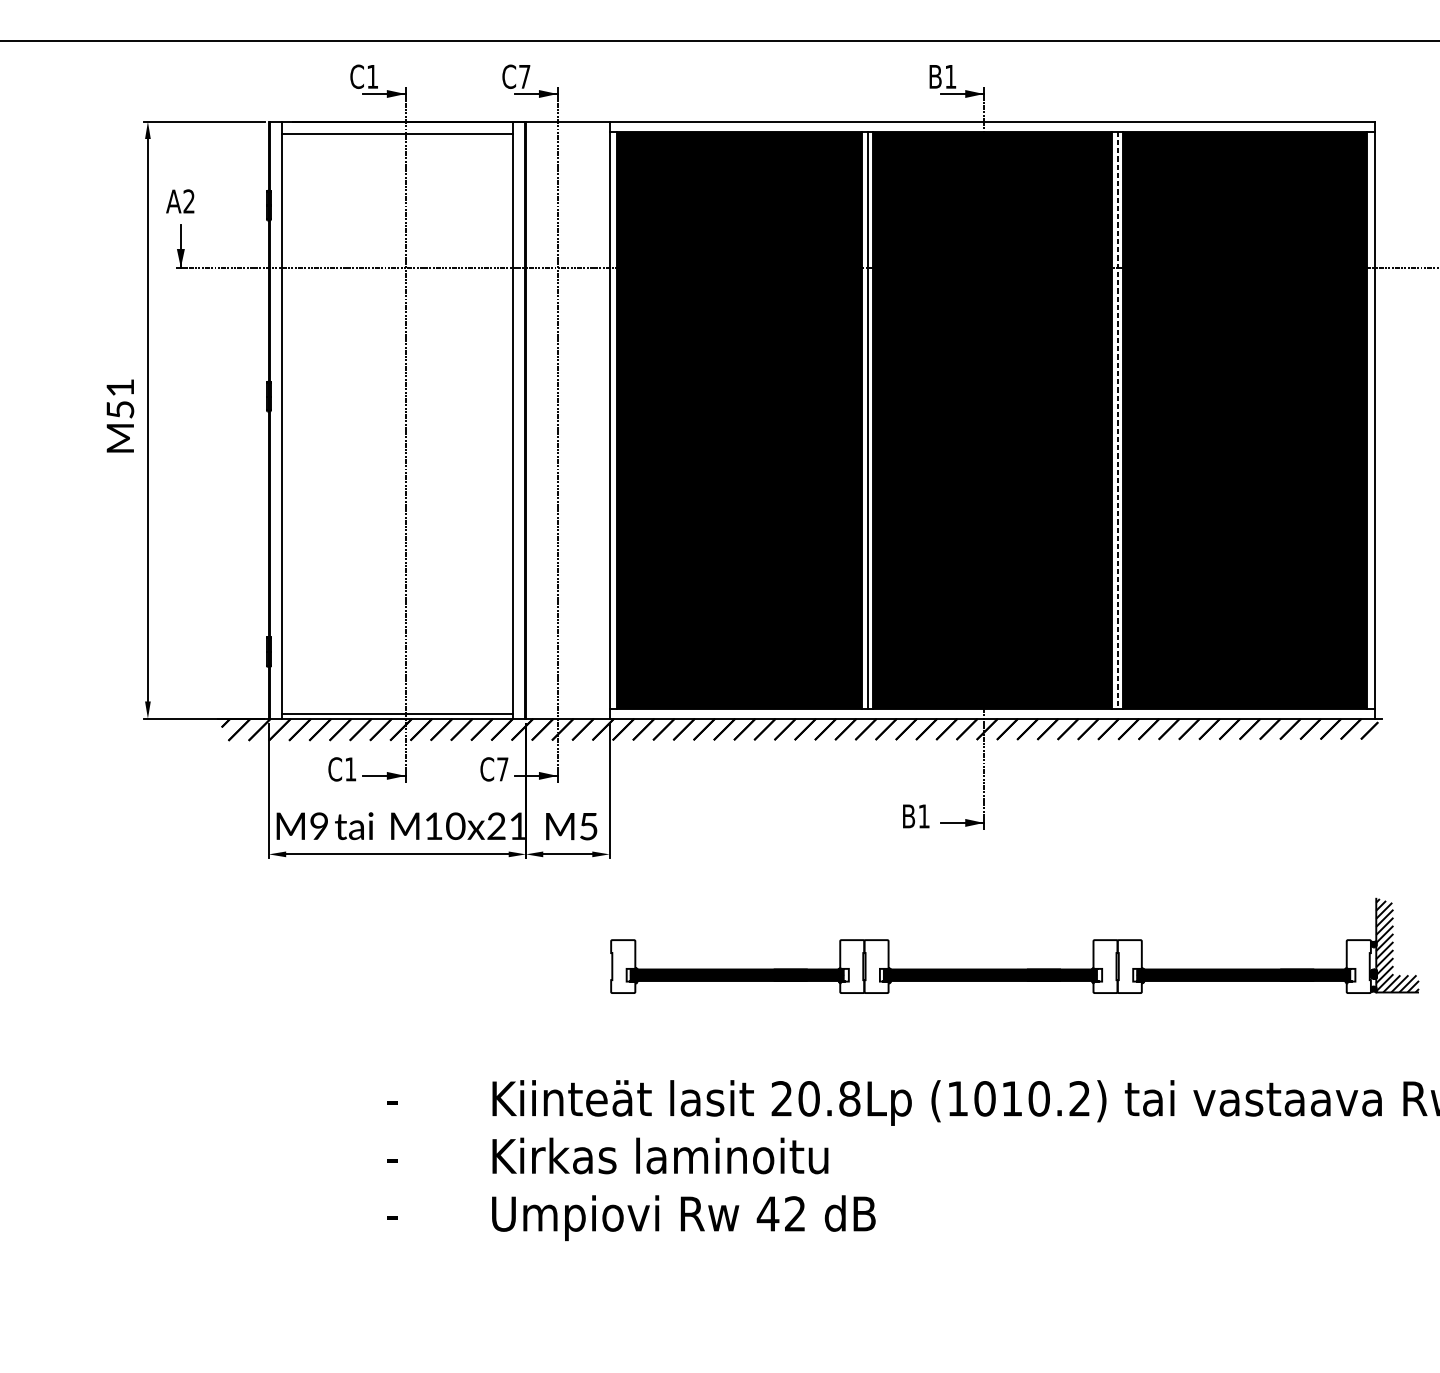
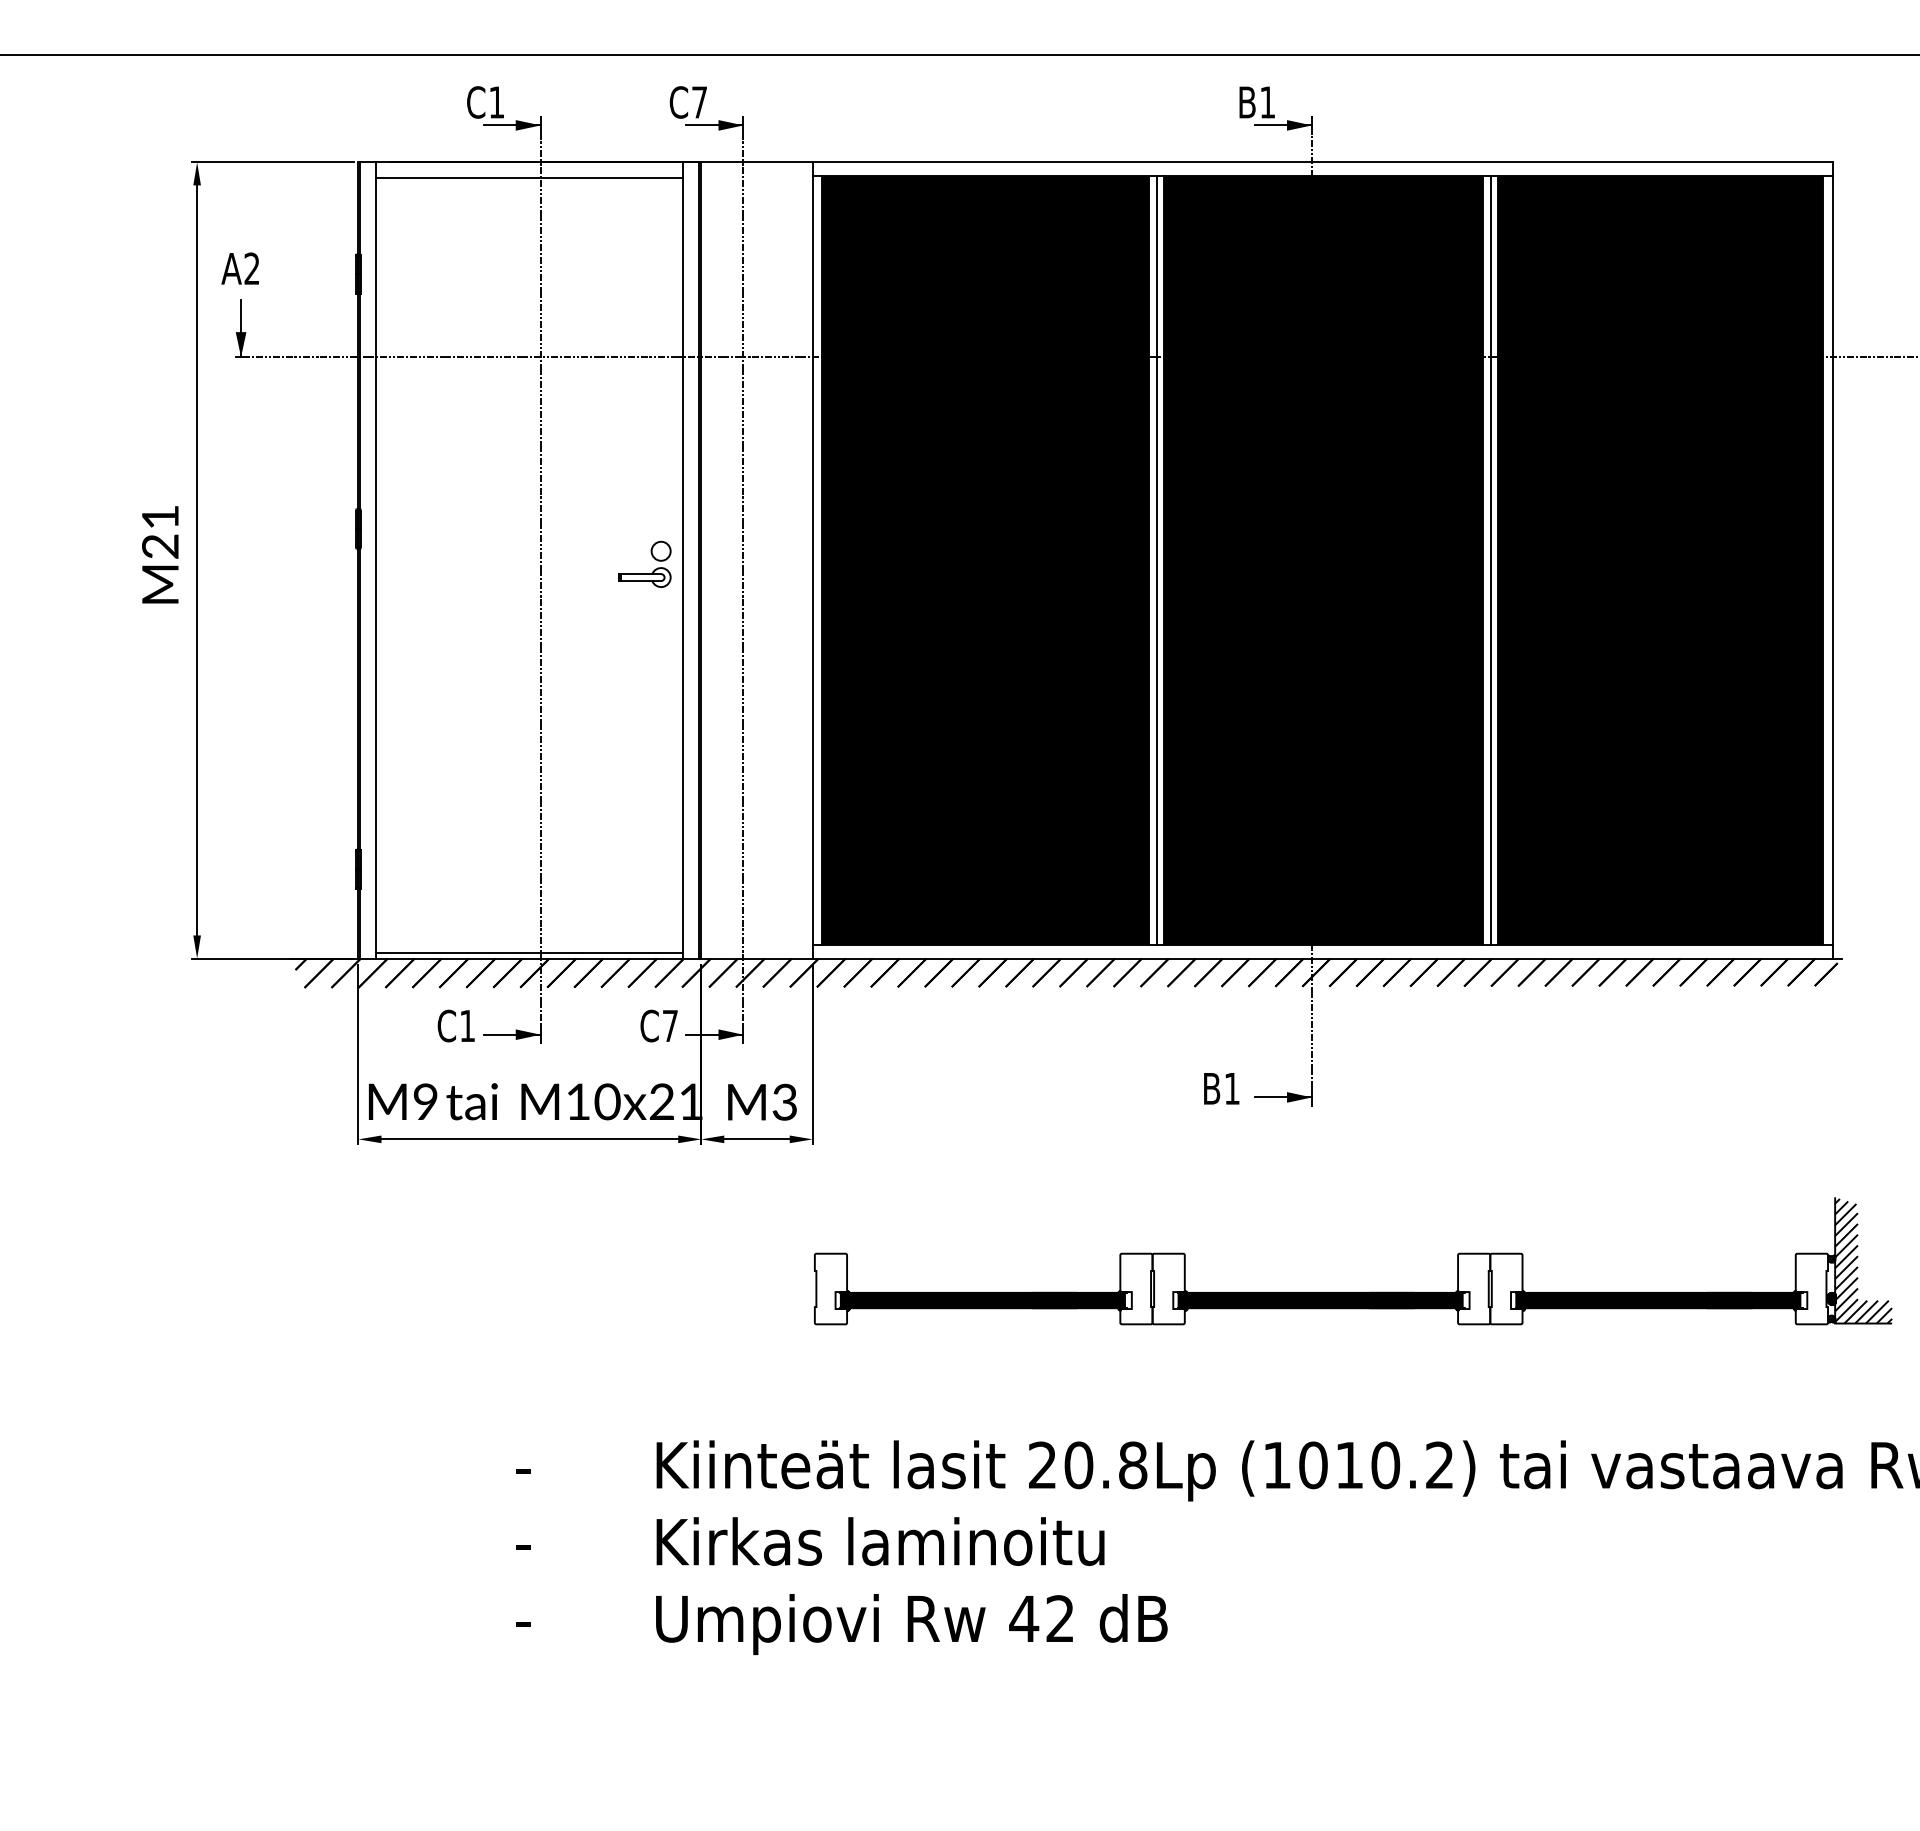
text: (120, 409) -> (160, 546), M51 -> M21
part: (489, 418) -> (652, 557), added
line: (1118, 420) -> (1491, 560), dashed -> solid
text: (588, 825) -> (784, 1101), M5 -> M3

